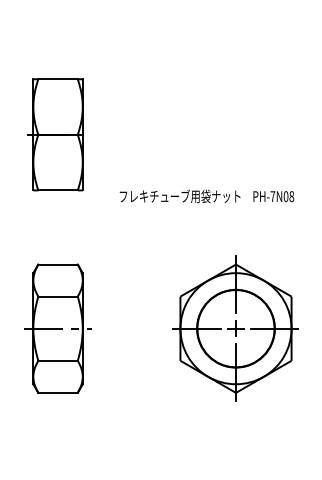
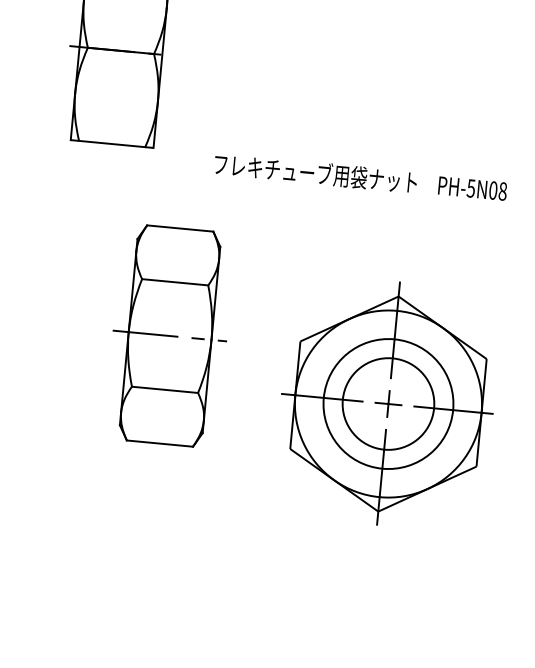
text: (272, 196) -> (470, 188), PH-7N08 -> PH-5N08
part: (57, 328) -> (169, 335), moved
circle: (235, 328) -> (387, 403), size x0.7

